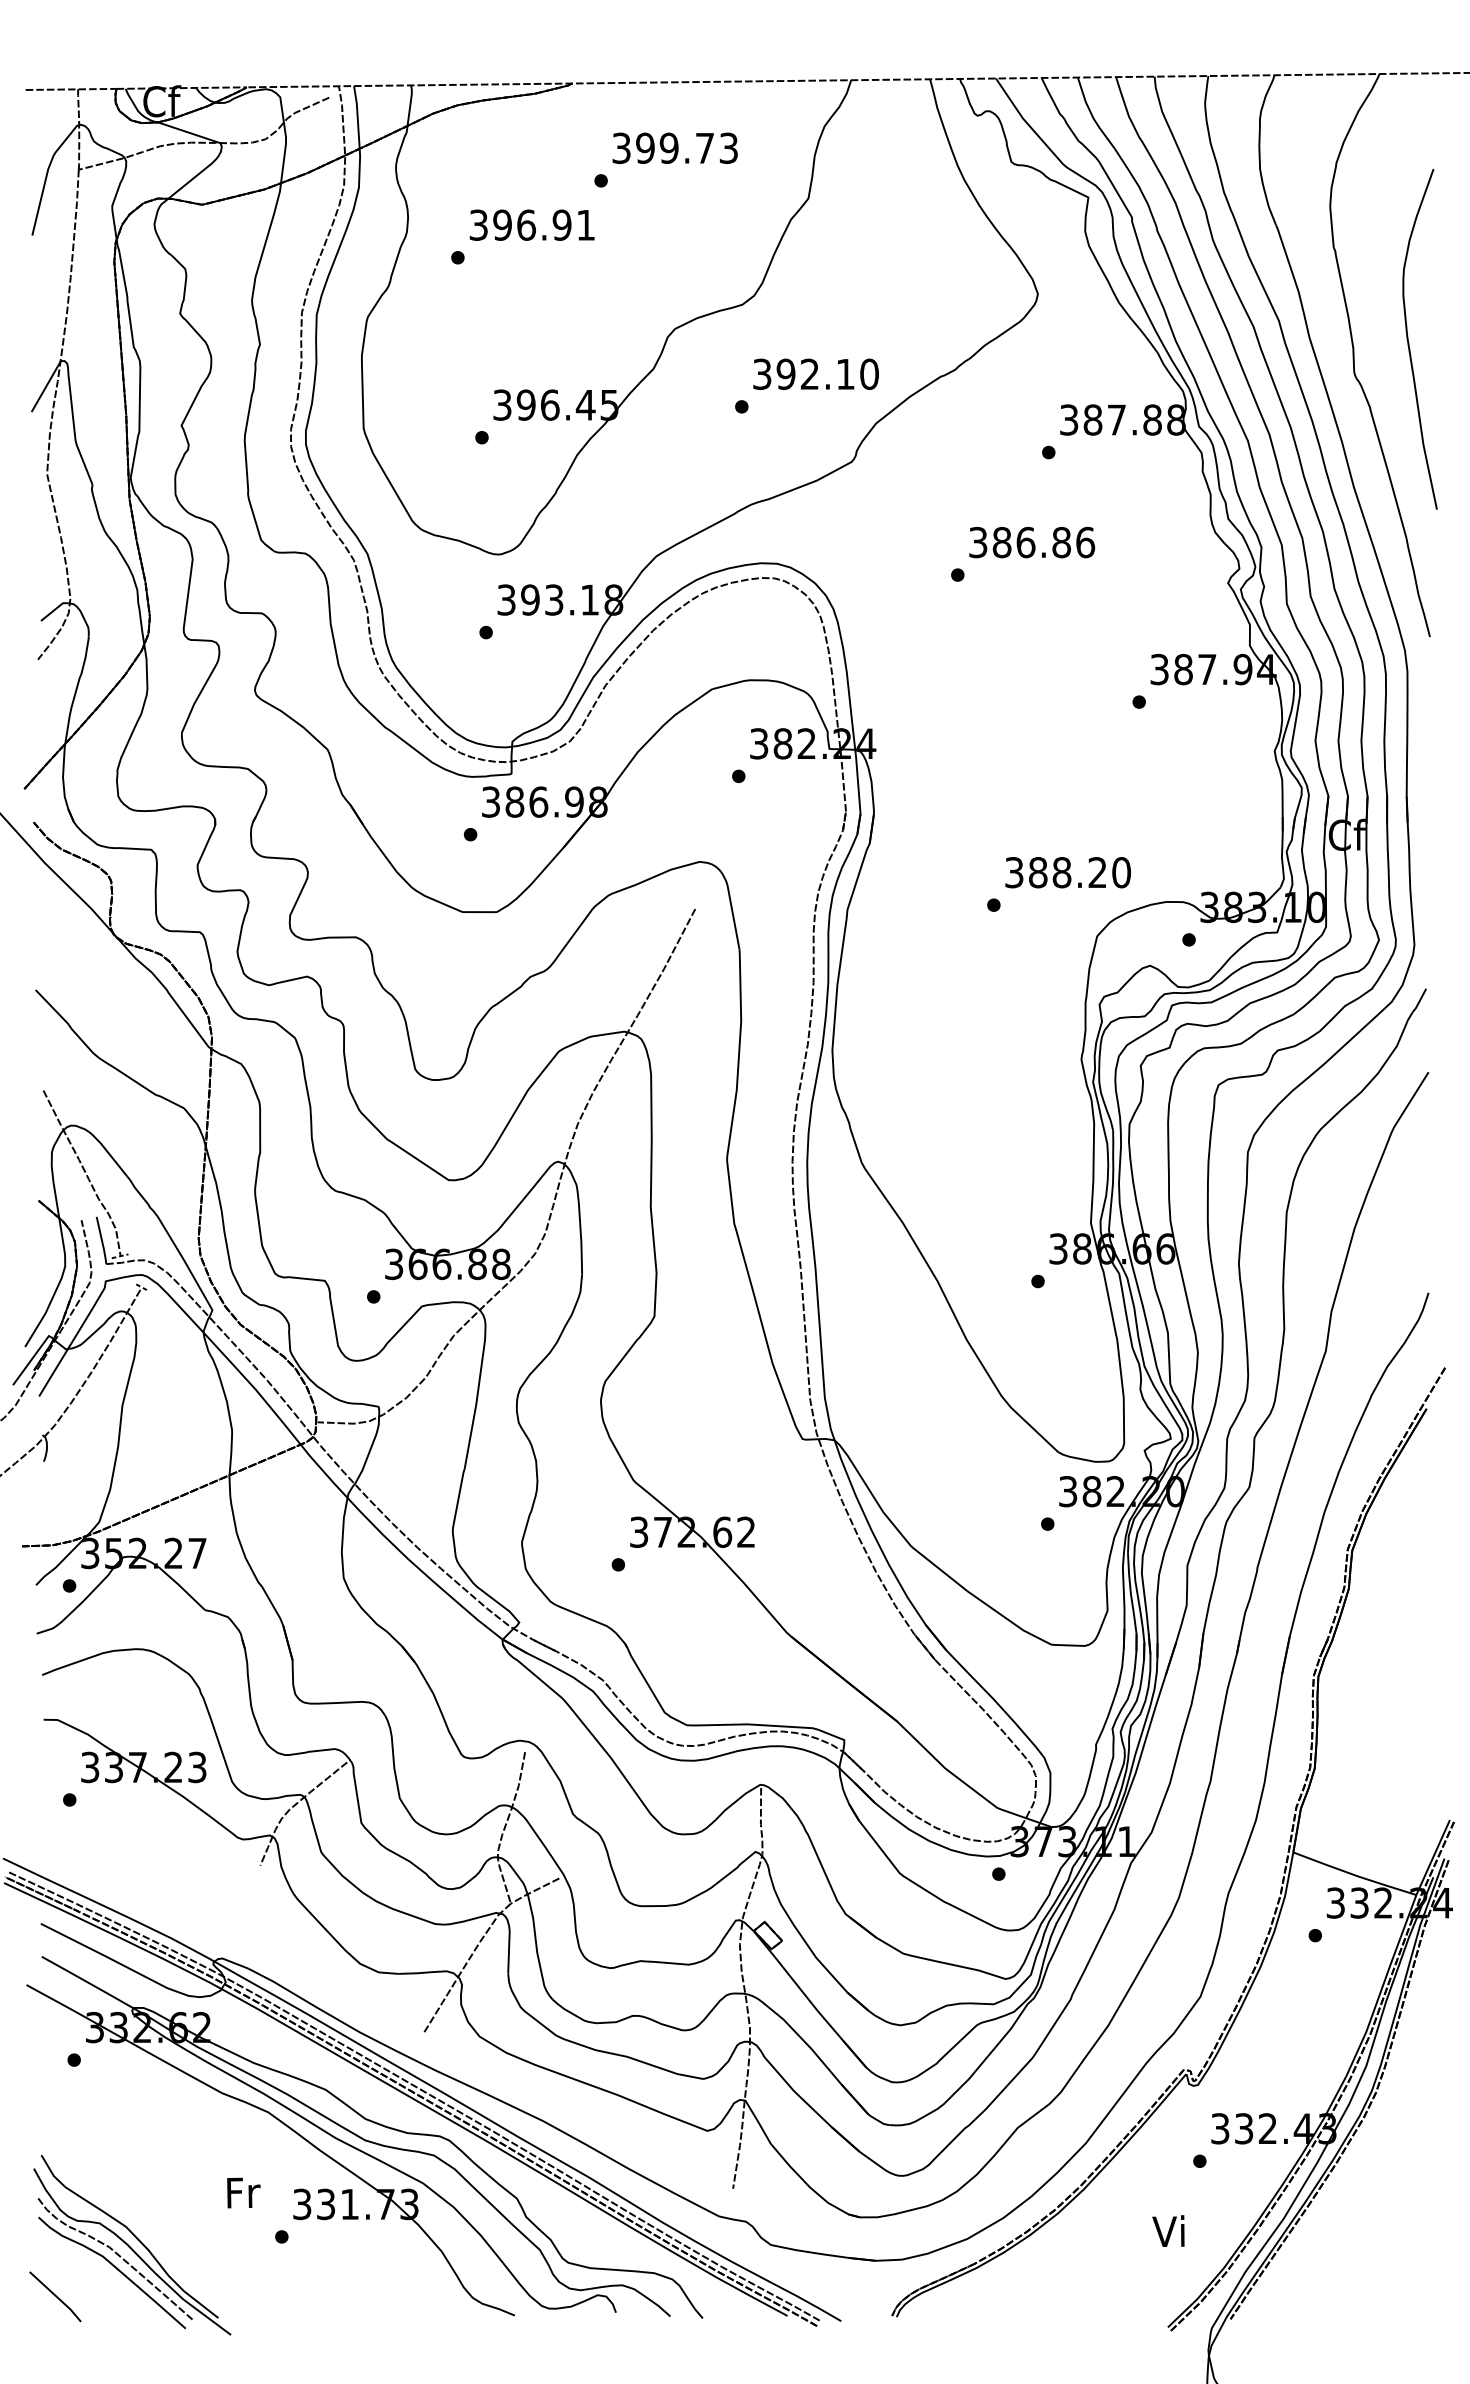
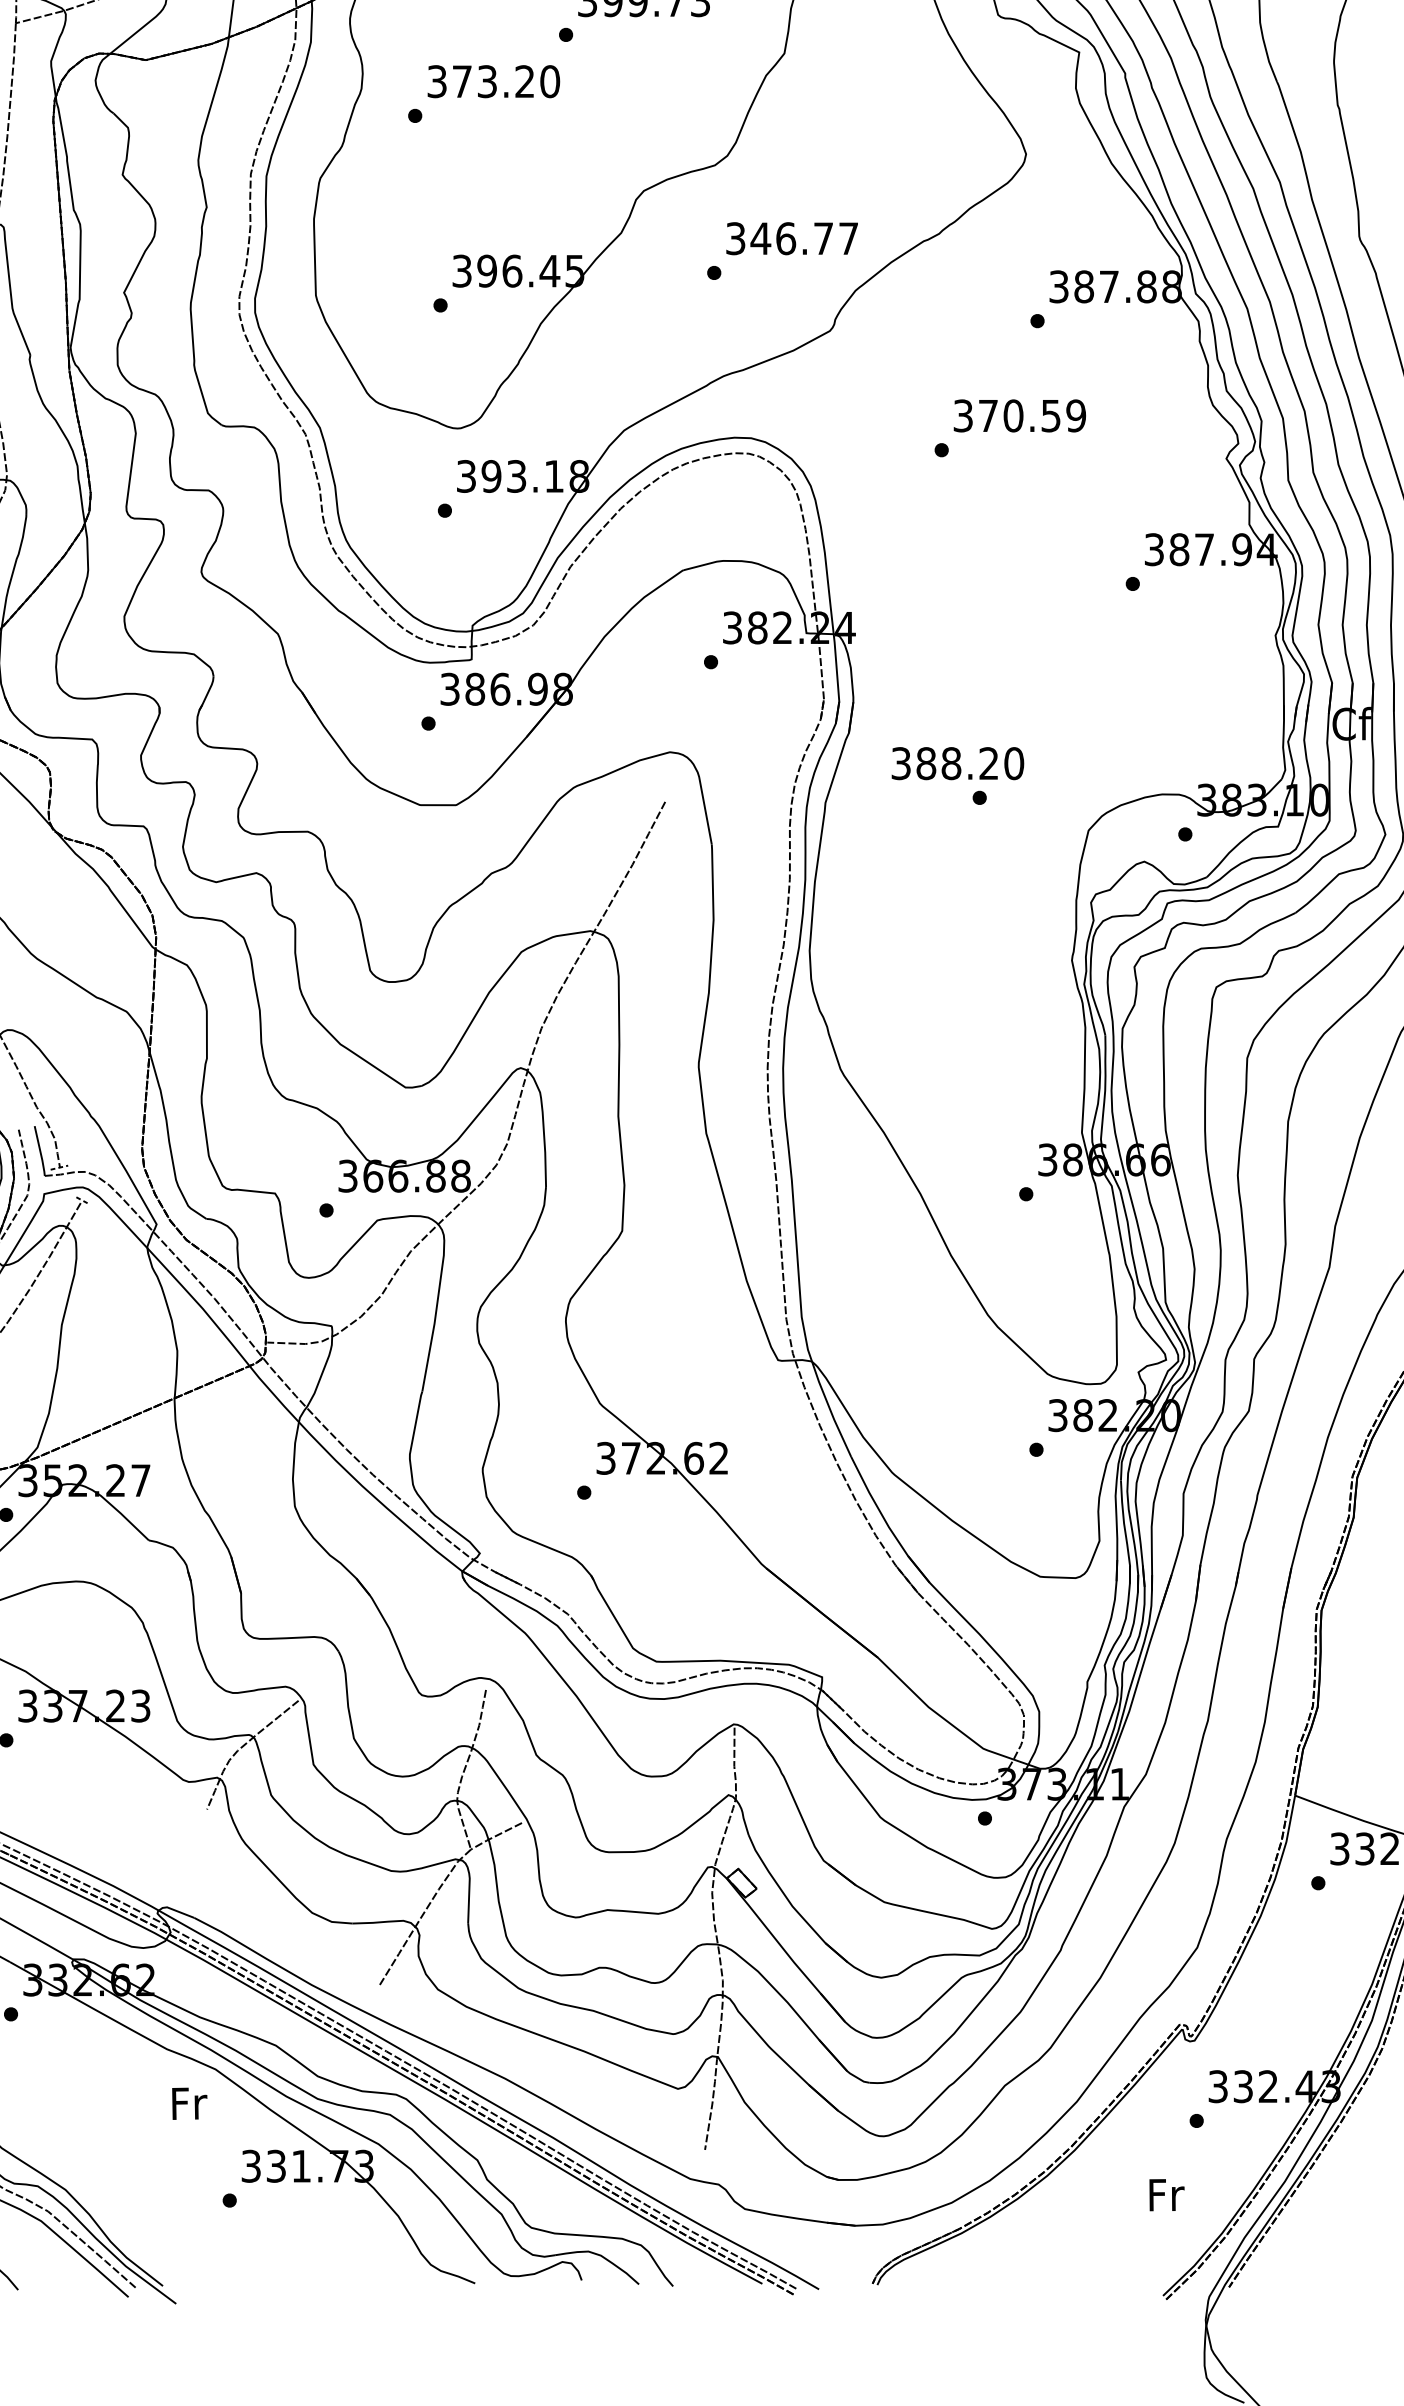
text: (544, 224) -> (506, 80), 396.91 -> 373.20
text: (827, 373) -> (804, 237), 392.10 -> 346.77
text: (1043, 542) -> (1031, 415), 386.86 -> 370.59
text: (1067, 872) -> (957, 763), moved
text: (243, 2192) -> (189, 2103), moved
text: (1170, 2230) -> (1165, 2193), Vi -> Fr

